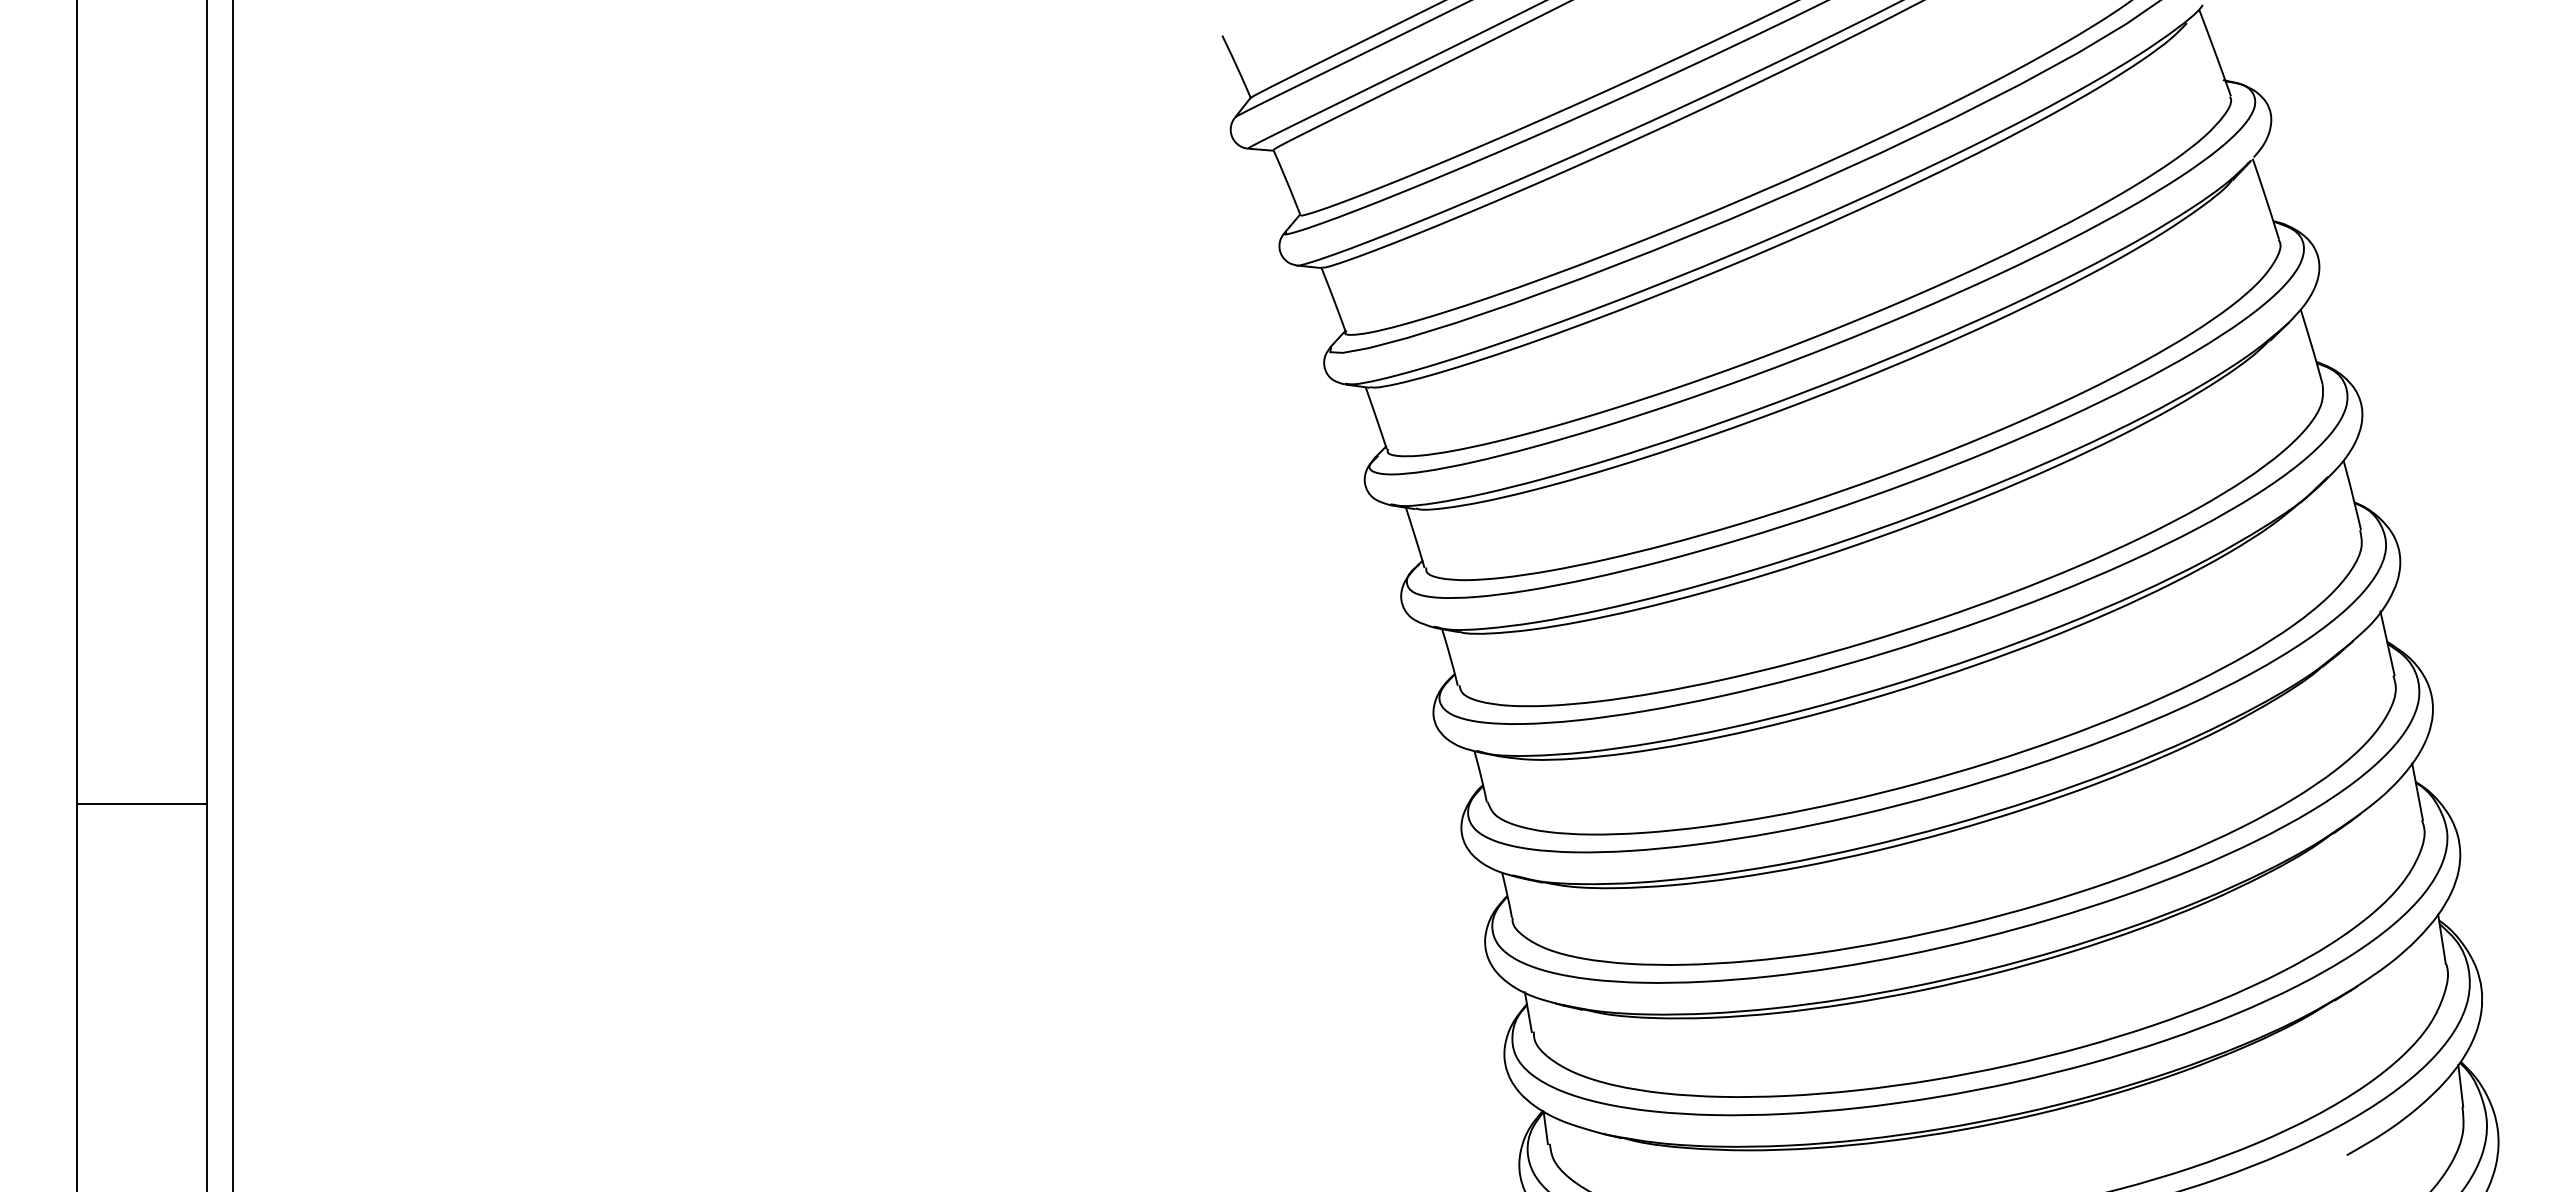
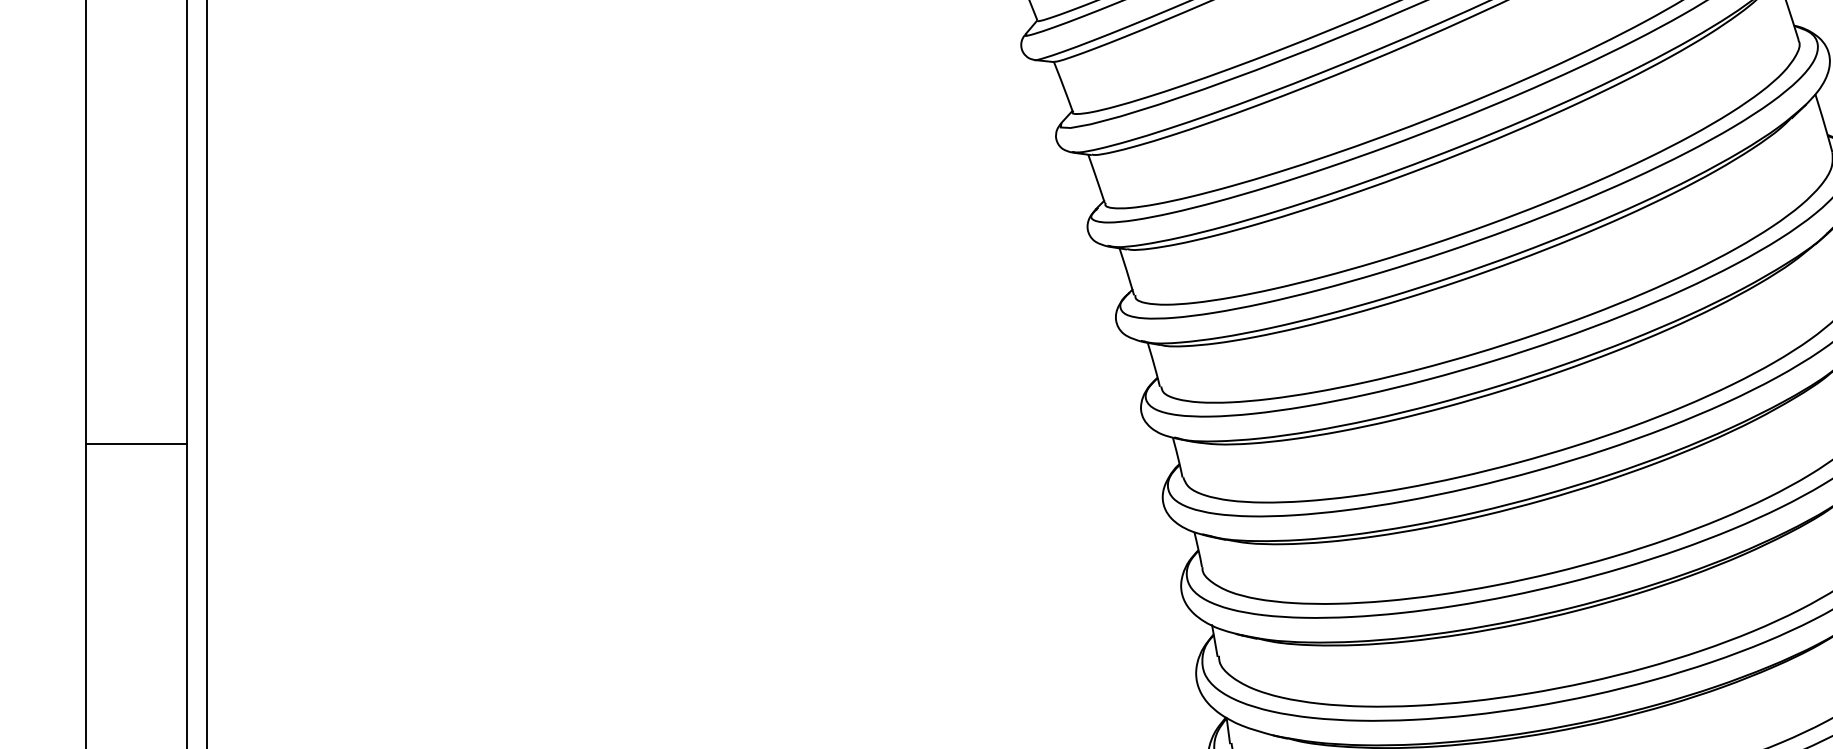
line: (141, 803) -> (136, 444), moved

